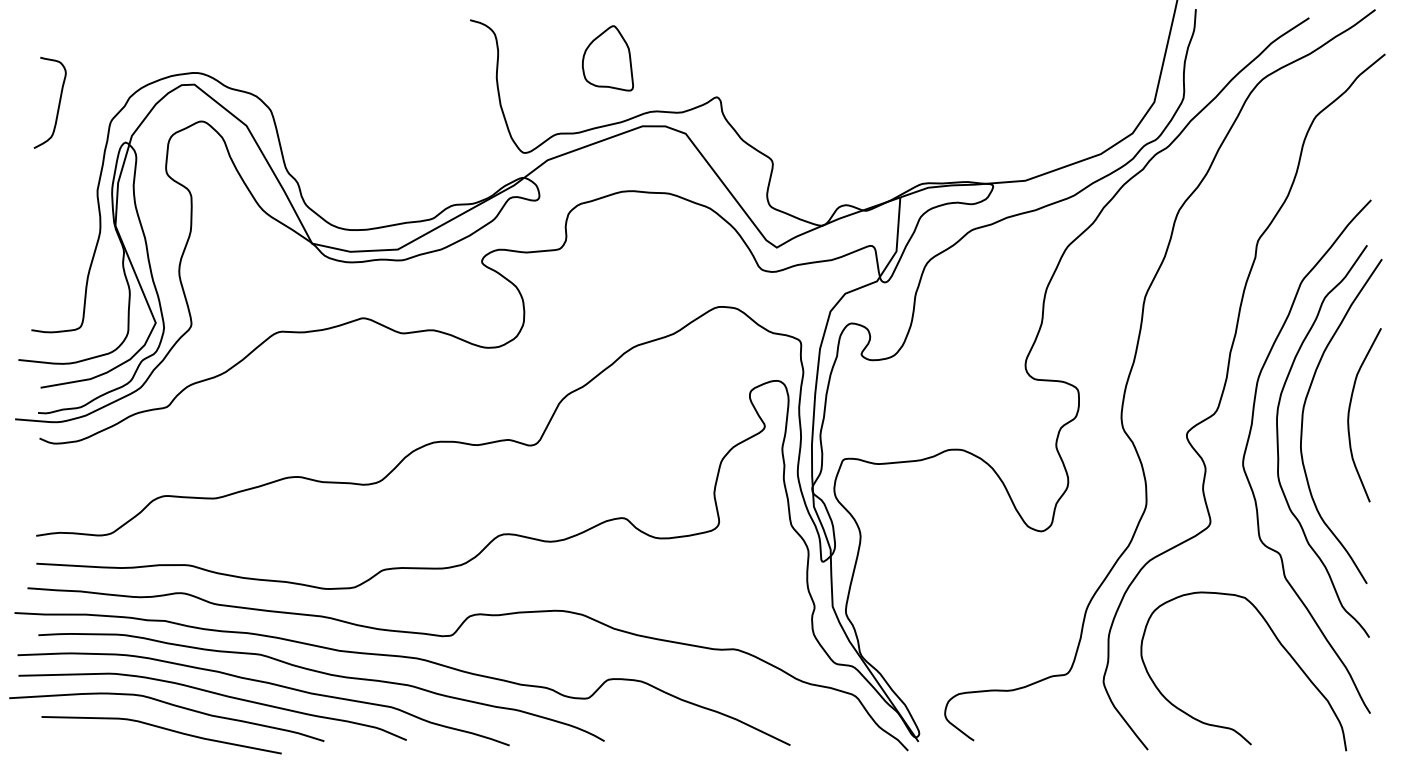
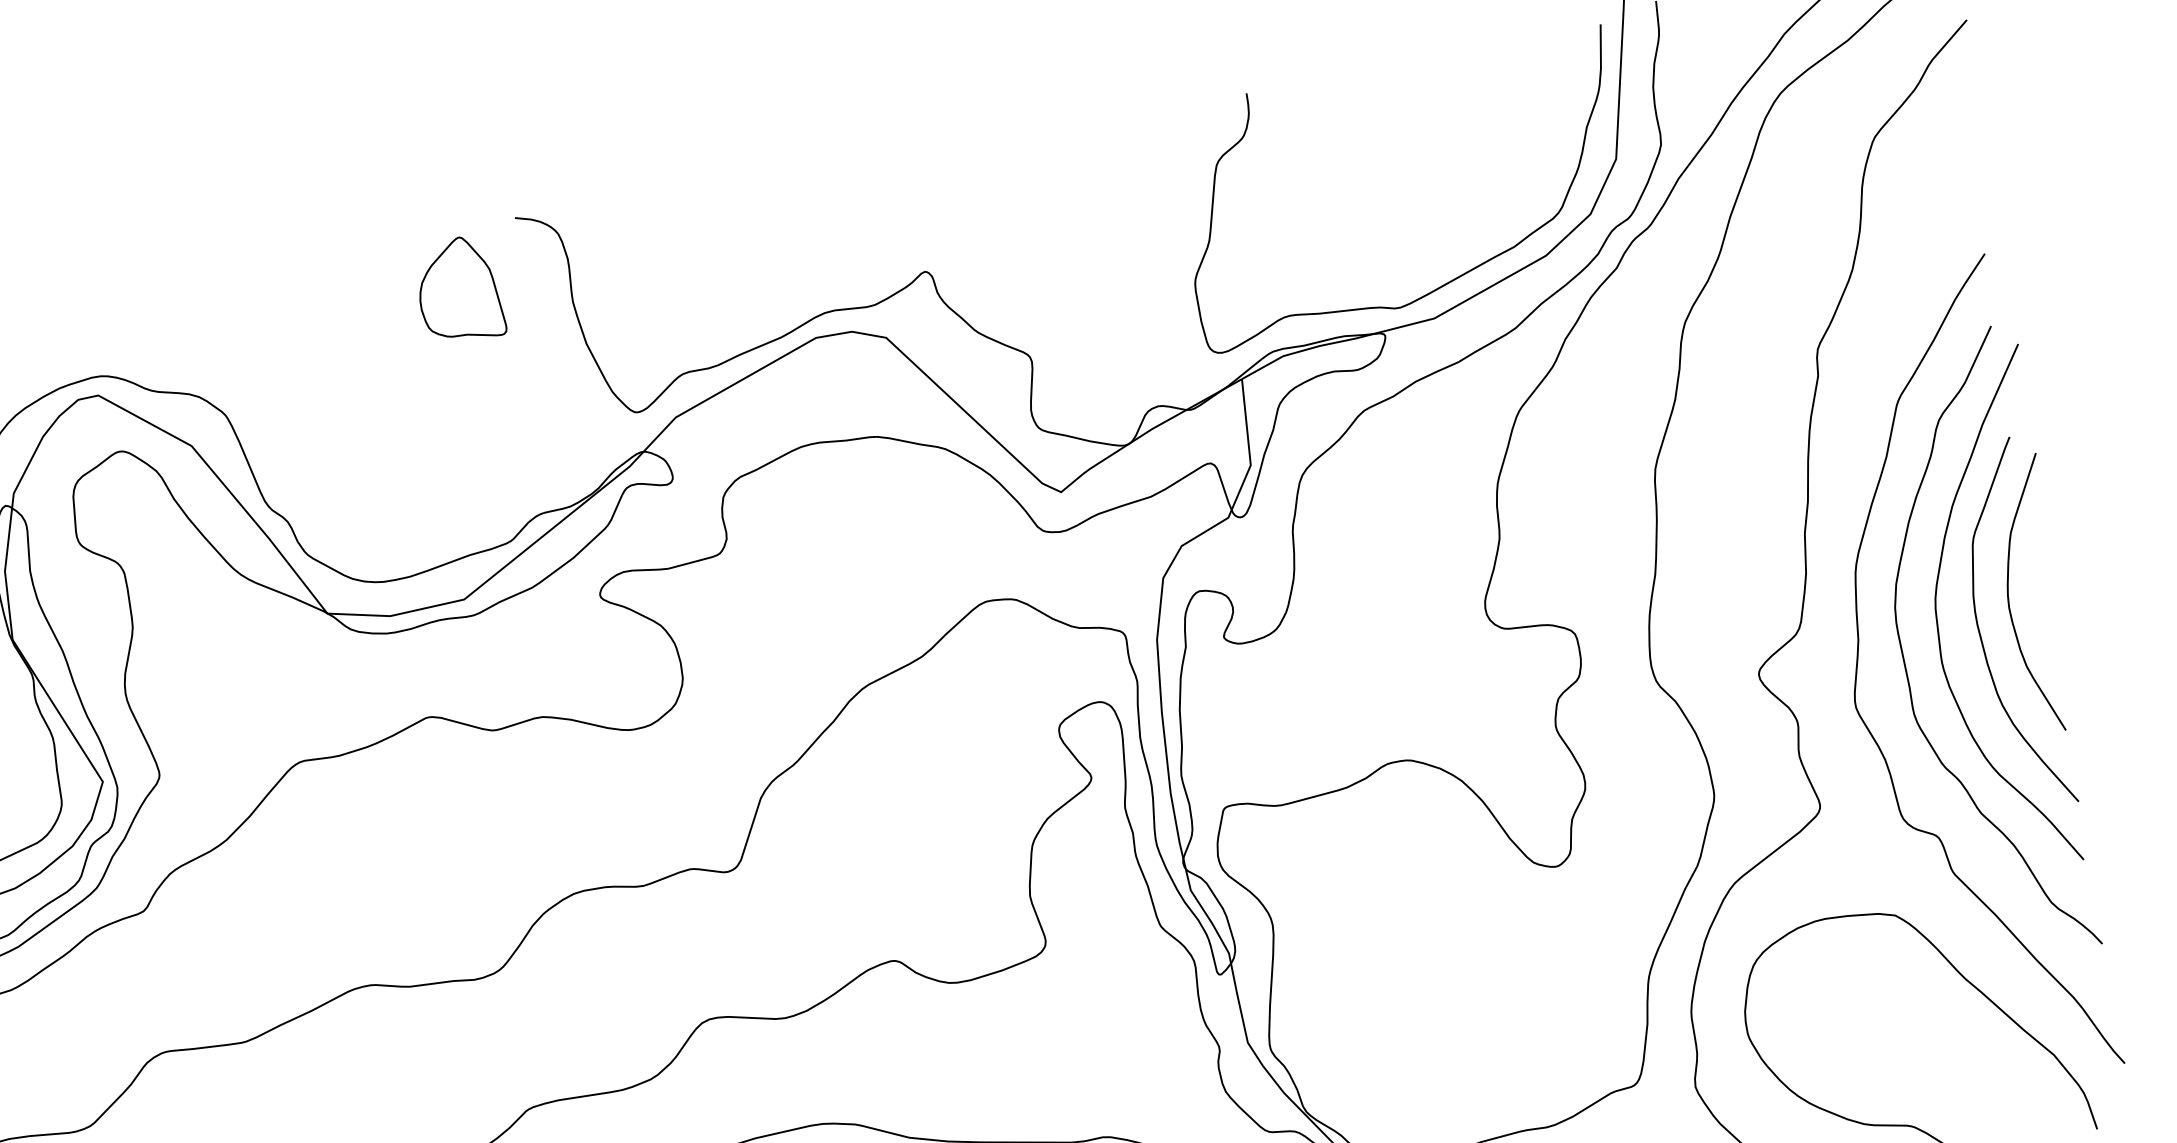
part: (607, 58) -> (458, 290), moved
curve: (1039, 158) -> (1450, 279), added
curve: (1328, 433) -> (1981, 633), added

